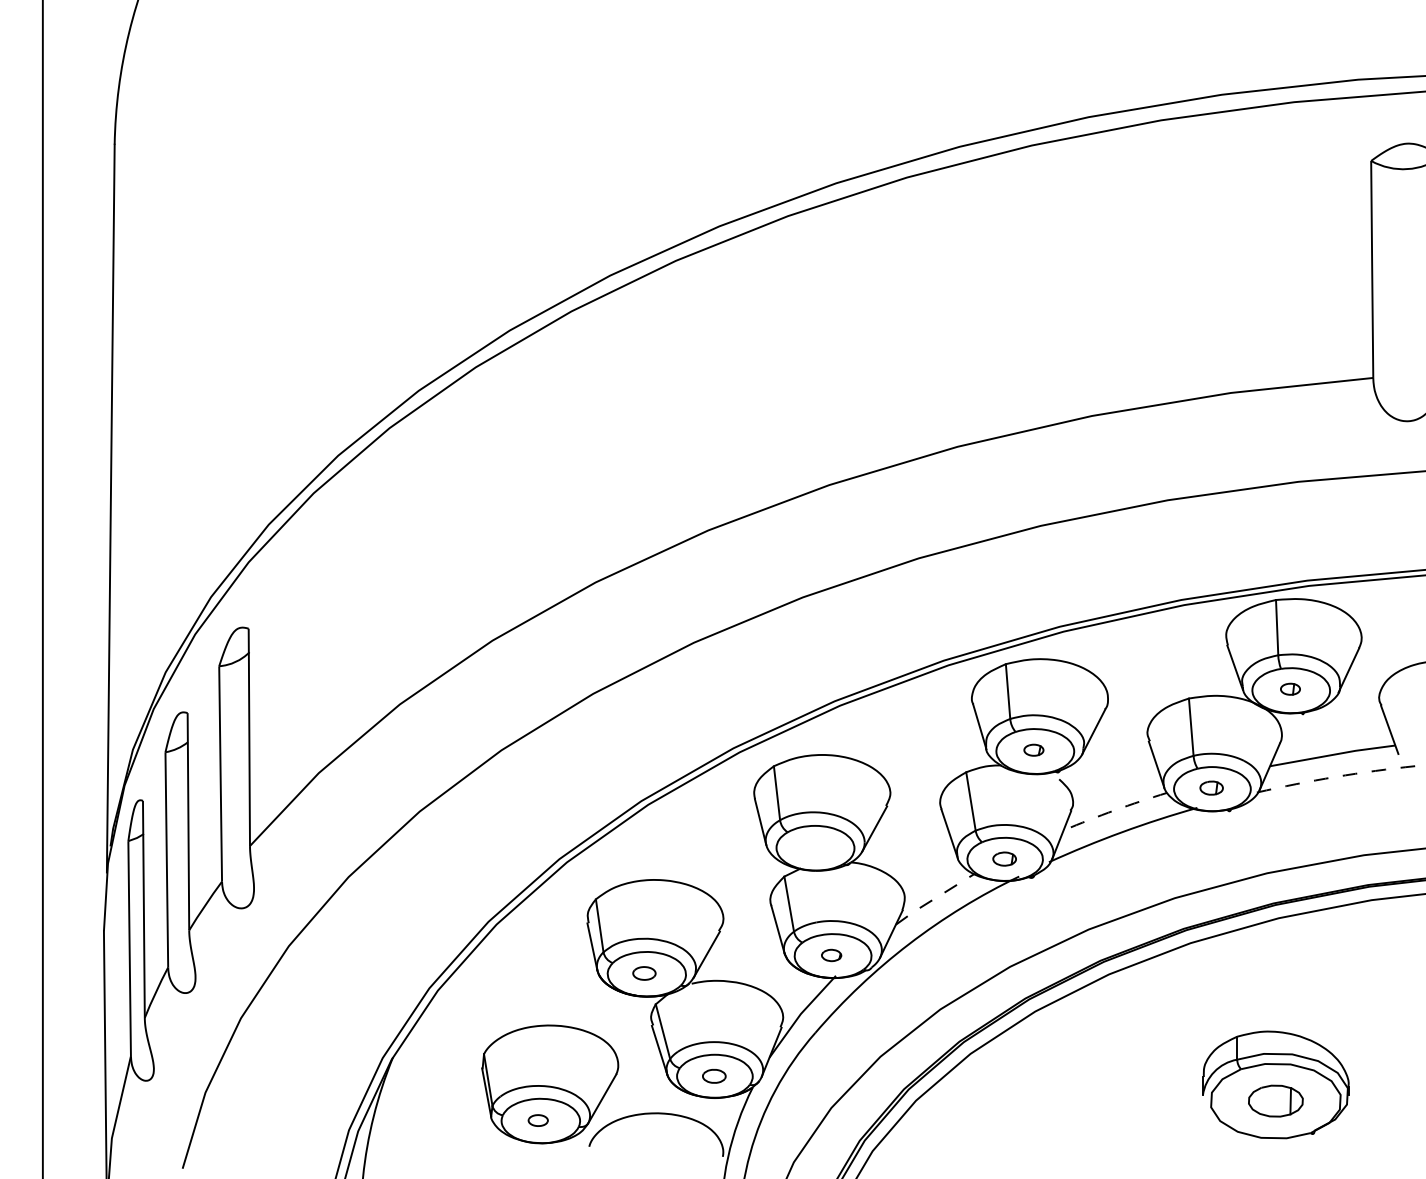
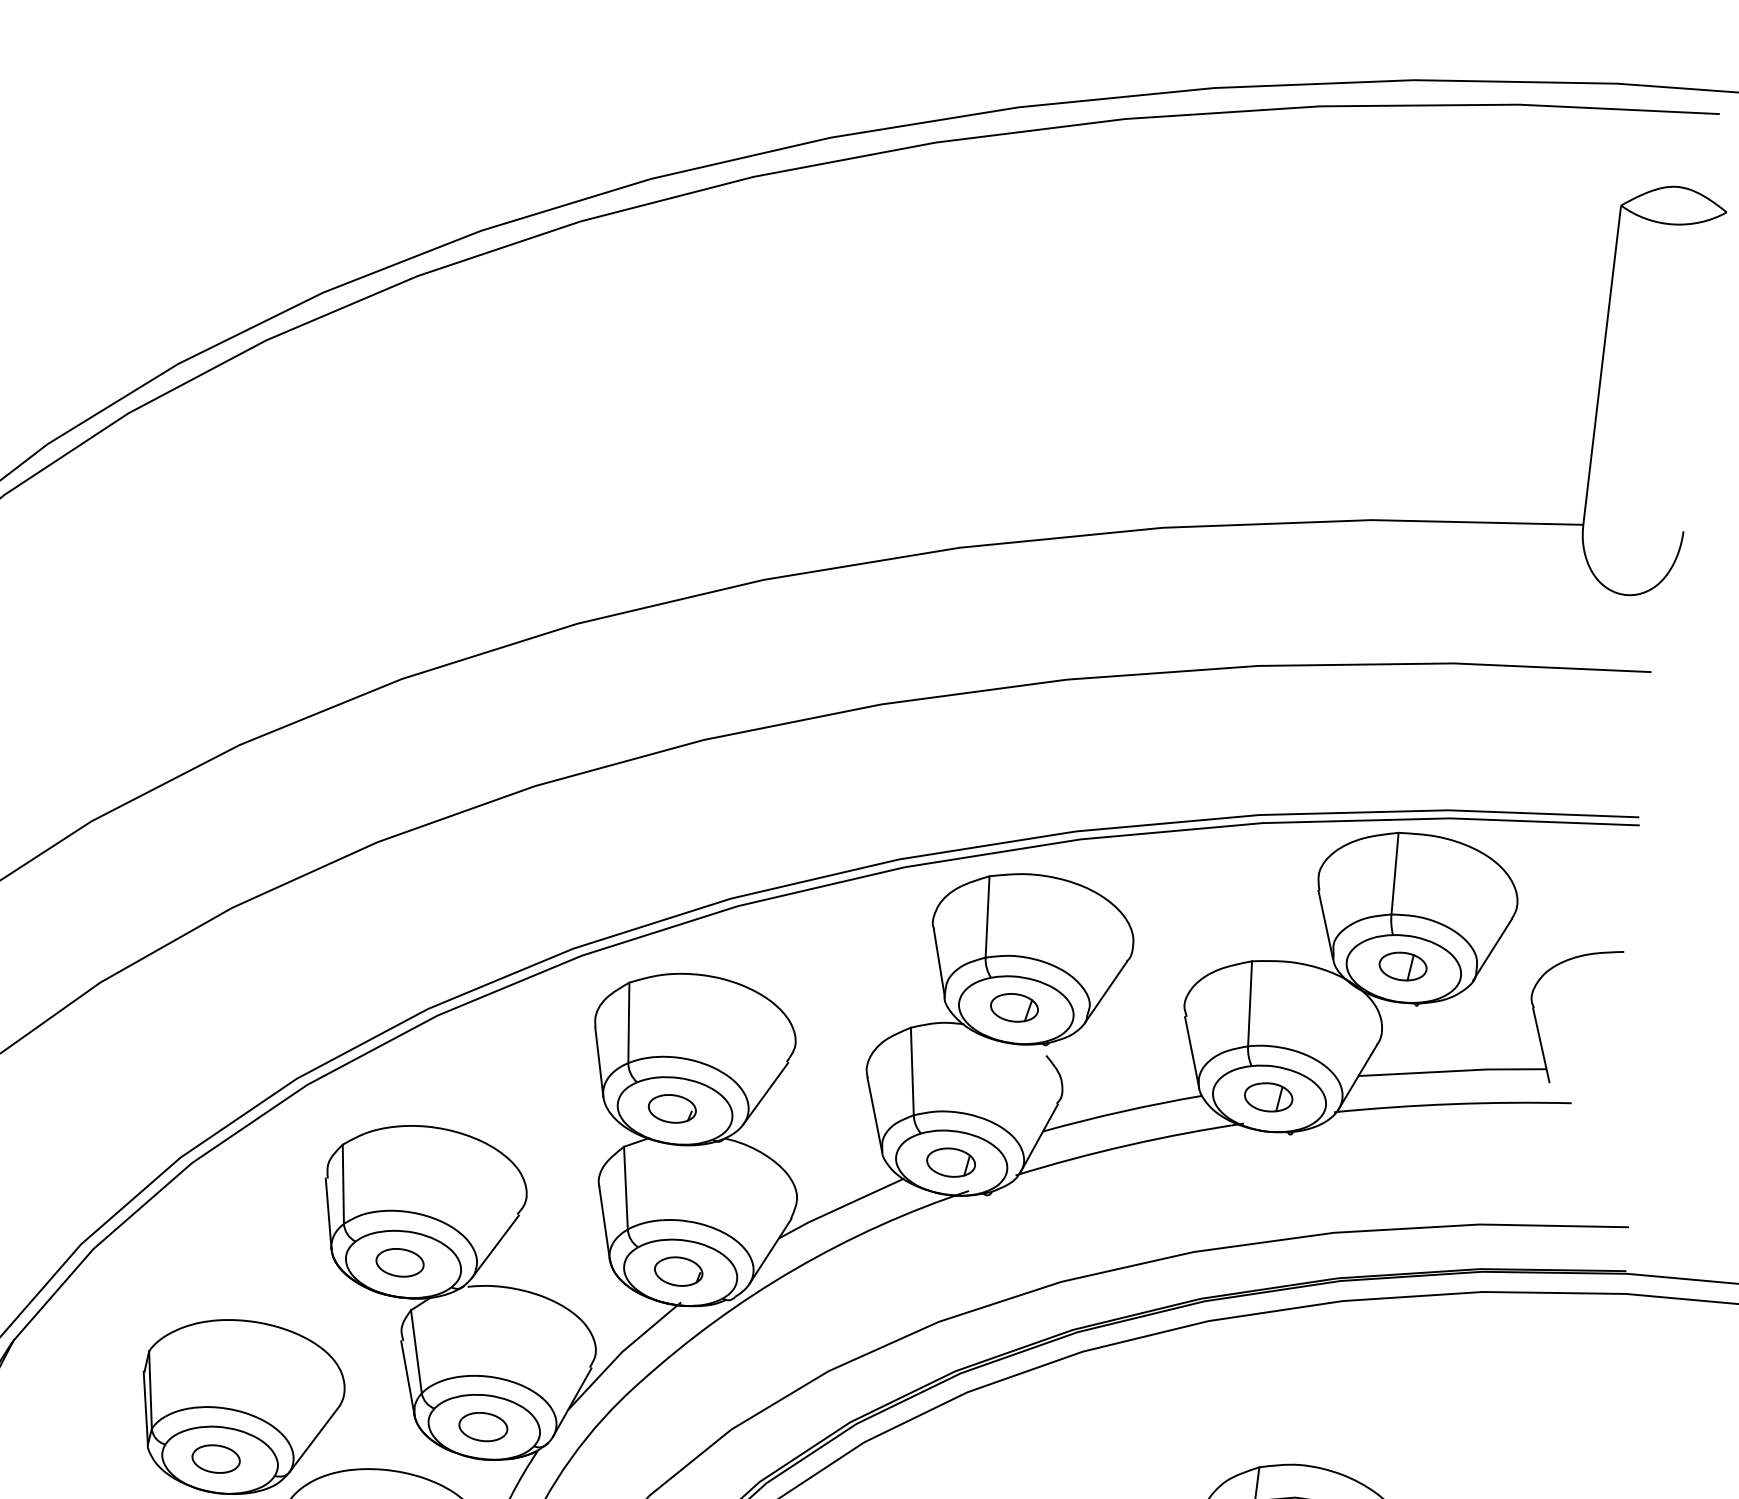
part: (1290, 689) -> (1403, 967), size x1.67
part: (1033, 750) -> (1013, 1008), size x1.67
arc: (1335, 776) -> (1452, 1103), dashed -> solid
part: (1211, 787) -> (1268, 1096), size x1.43
arc: (1114, 810) -> (1121, 1111), dashed -> solid
part: (813, 847) -> (672, 1109), added
part: (1004, 858) -> (950, 1161), size x1.43
line: (934, 898) -> (840, 1207), dashed -> solid
part: (831, 955) -> (678, 1271), size x1.67
part: (644, 973) -> (400, 1262), size x1.43
part: (714, 1076) -> (483, 1427), size x1.43
part: (538, 1120) -> (216, 1458), size x1.67

